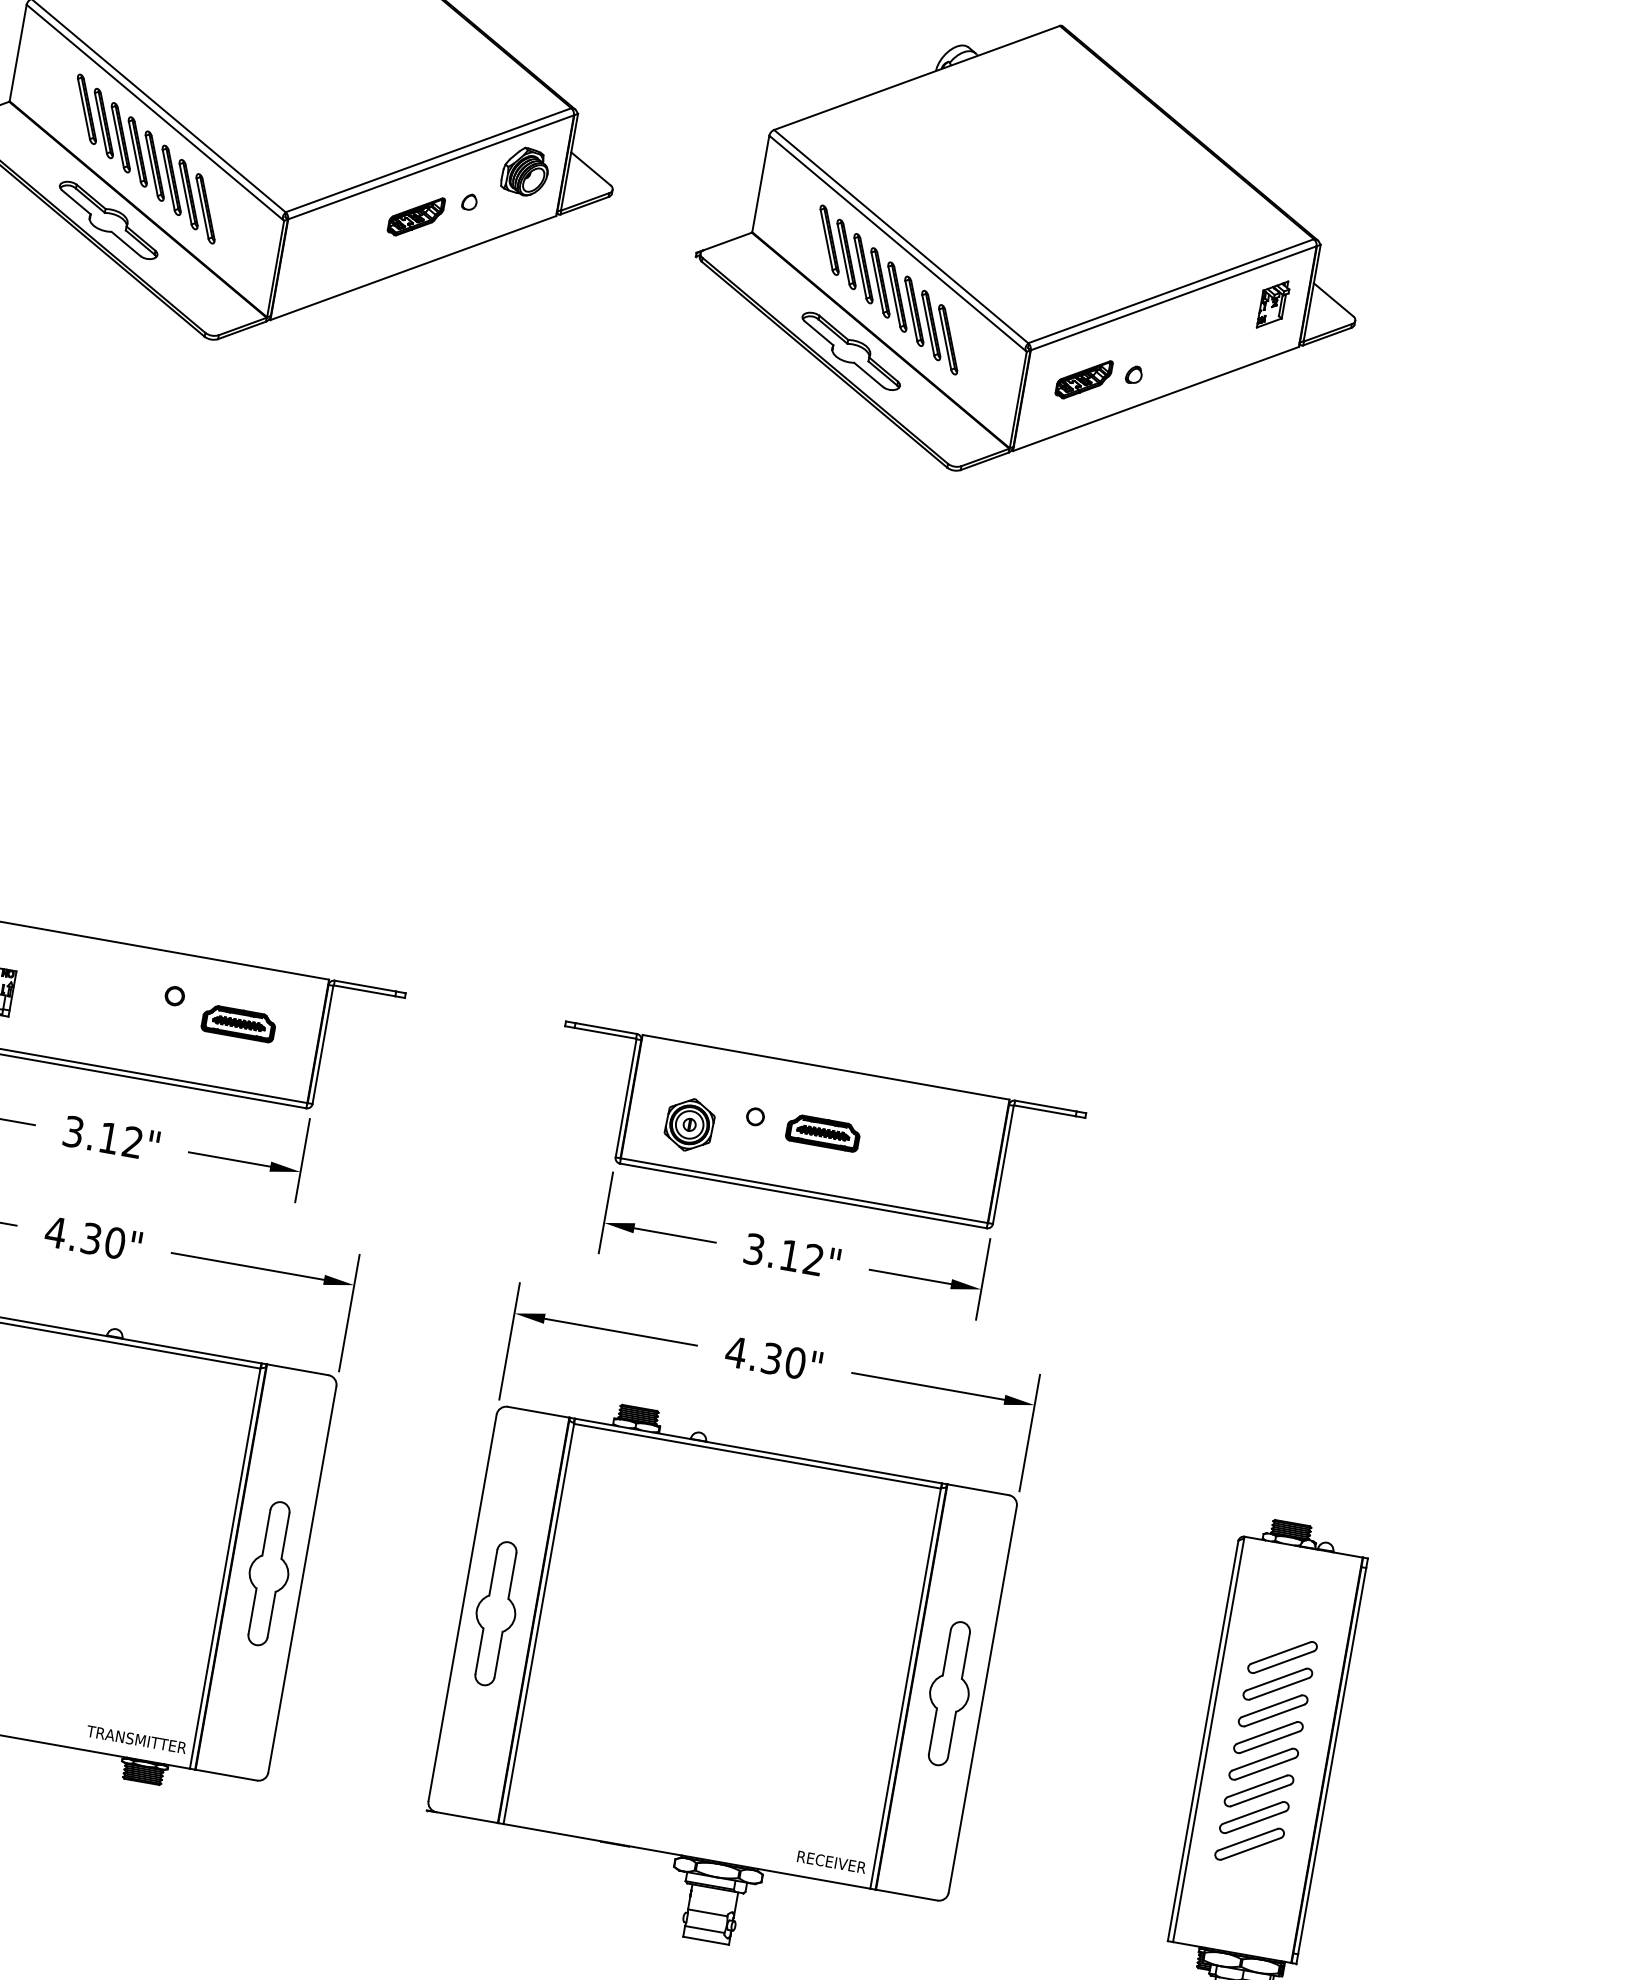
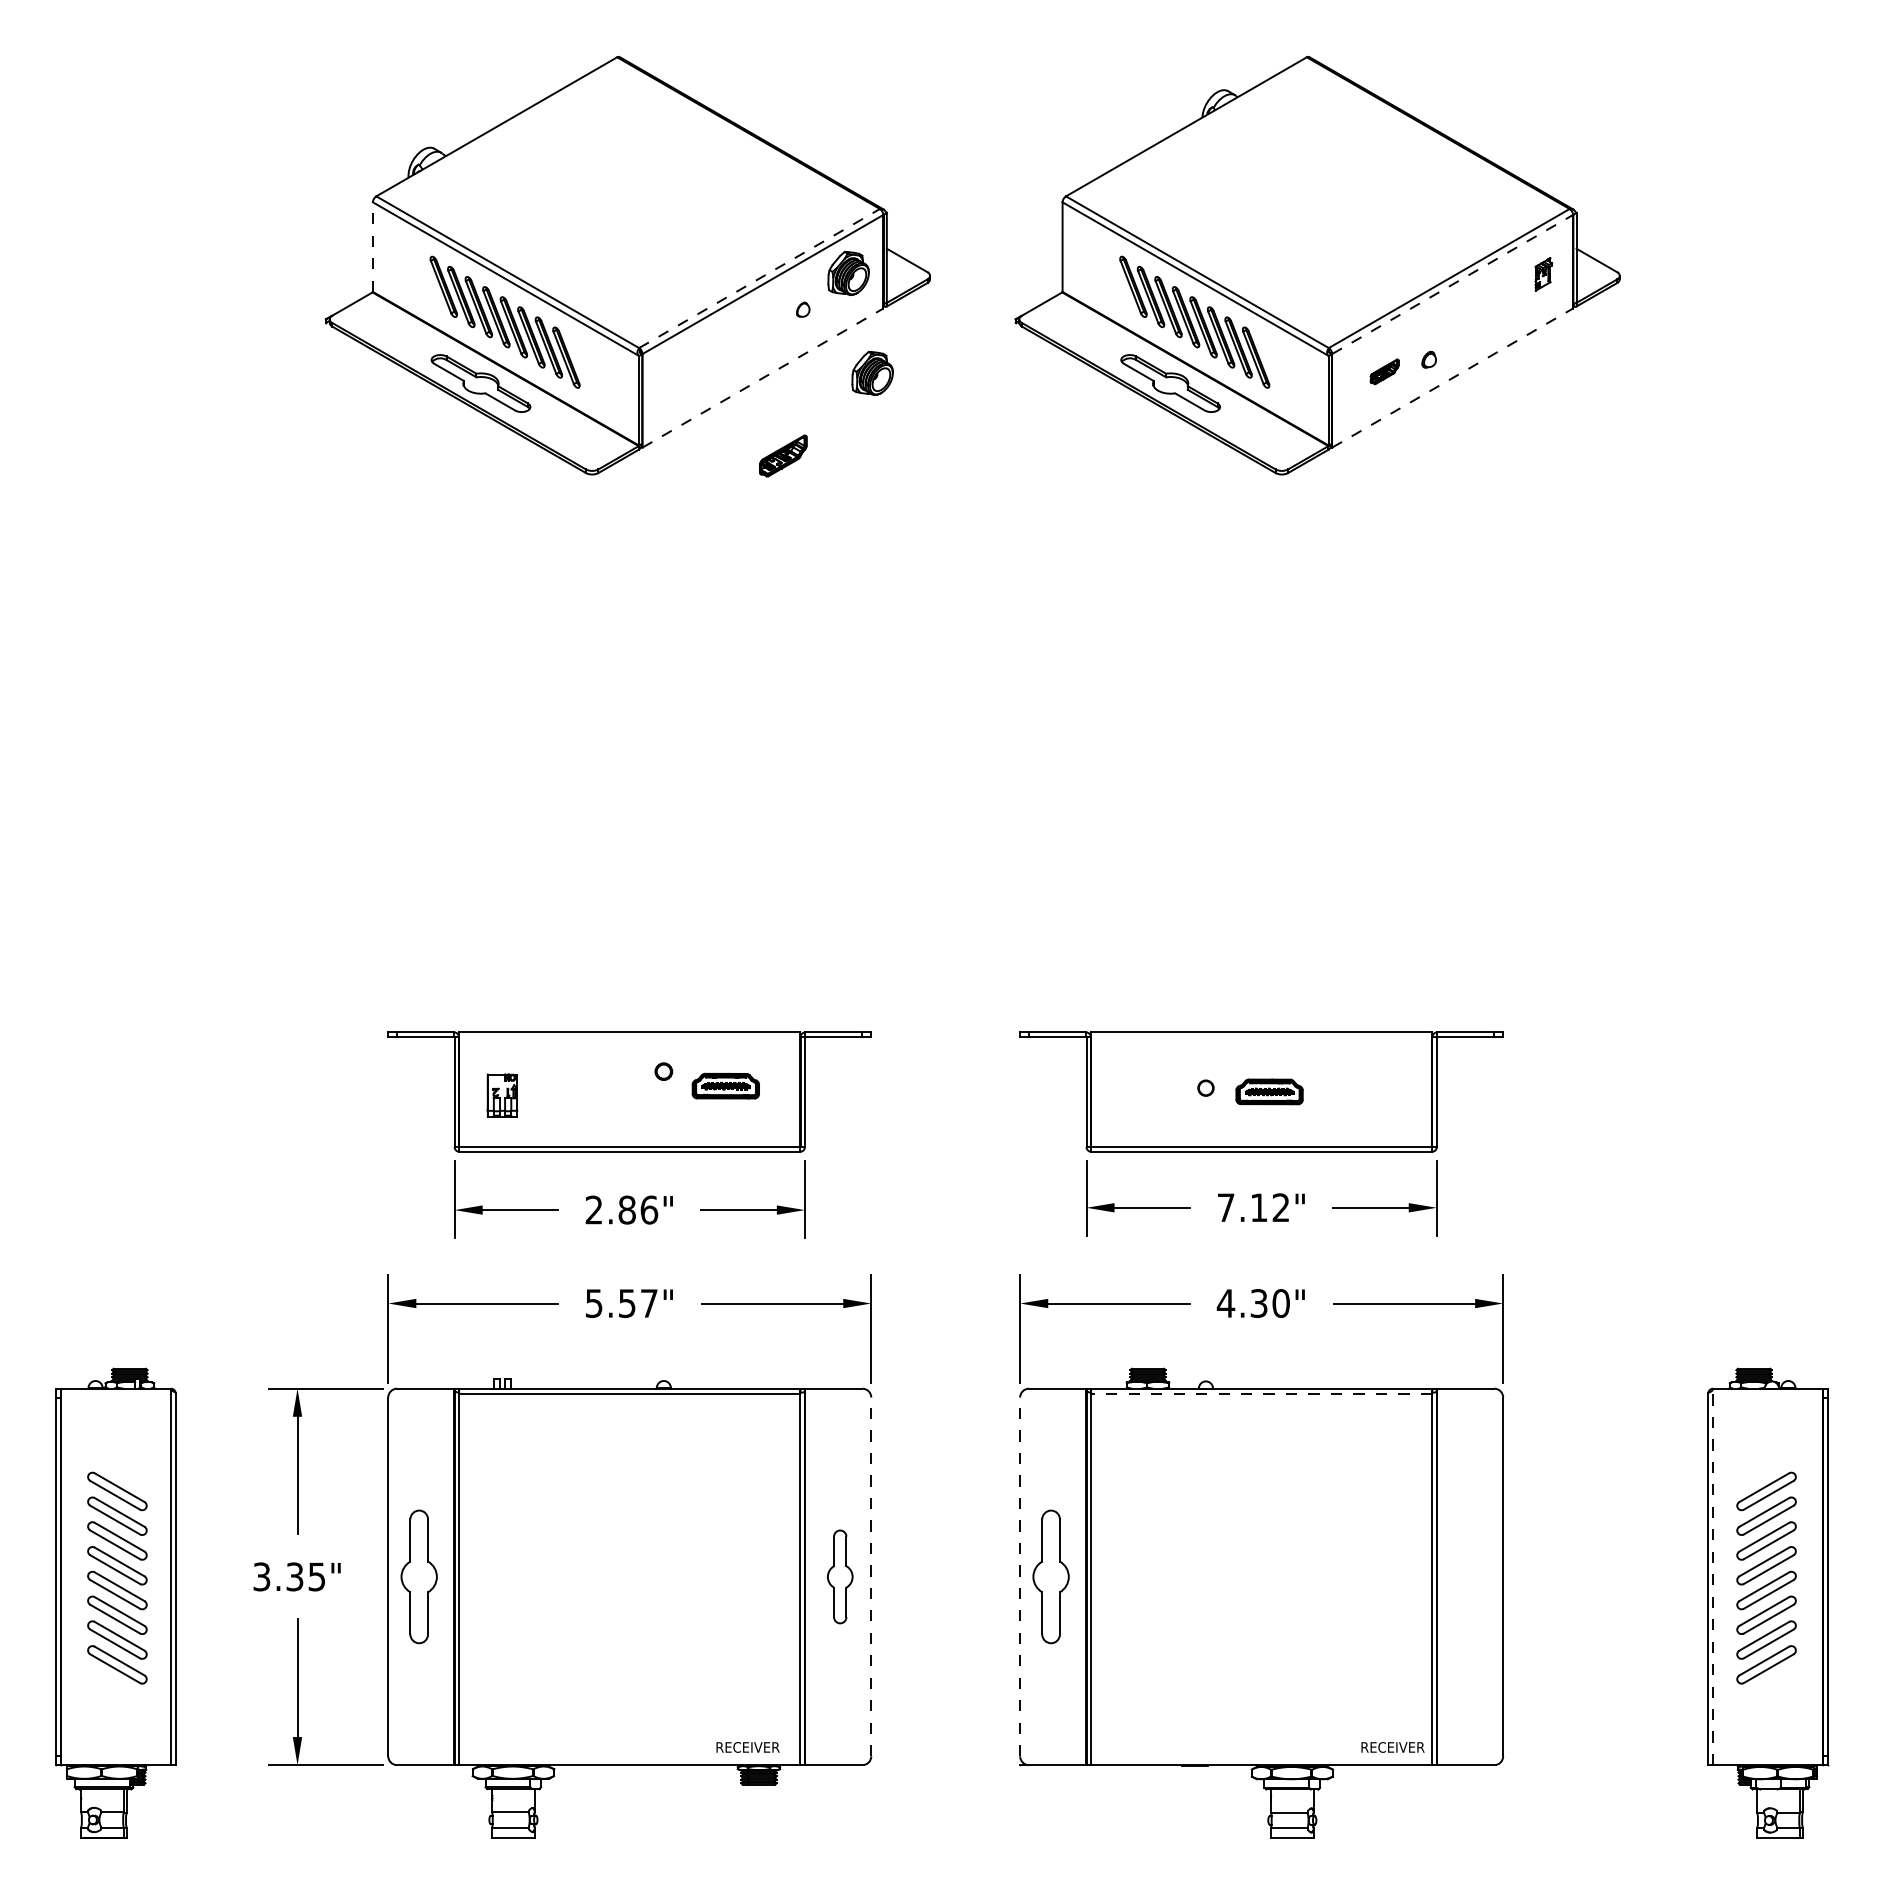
line: (17, 53) -> (372, 247), solid -> dashed
line: (428, 160) -> (759, 278), solid -> dashed
part: (416, 215) -> (783, 455), moved
line: (413, 267) -> (763, 377), solid -> dashed
part: (532, 283) -> (872, 373), added
line: (1174, 298) -> (1453, 284), solid -> dashed
part: (1273, 304) -> (1543, 274), size x0.7
part: (1083, 379) -> (1384, 371), size x0.6
line: (1156, 398) -> (1453, 377), solid -> dashed
part: (689, 1124) -> (1147, 1105), removed
text: (103, 1136) -> (621, 1209), 3.12" -> 2.86"
text: (85, 1237) -> (621, 1303), 4.30" -> 5.57"
text: (753, 1249) -> (1225, 1207), 3.12" -> 7.12"
line: (757, 1456) -> (1261, 1393), solid -> dashed
part: (268, 1573) -> (839, 1576), size x0.7
line: (302, 1579) -> (871, 1576), solid -> dashed
line: (463, 1607) -> (1020, 1576), solid -> dashed
part: (948, 1693) -> (1471, 1576), removed
text: (136, 1739) -> (747, 1747), TRANSMITTER -> RECEIVER
line: (1209, 1739) -> (1713, 1576), solid -> dashed

